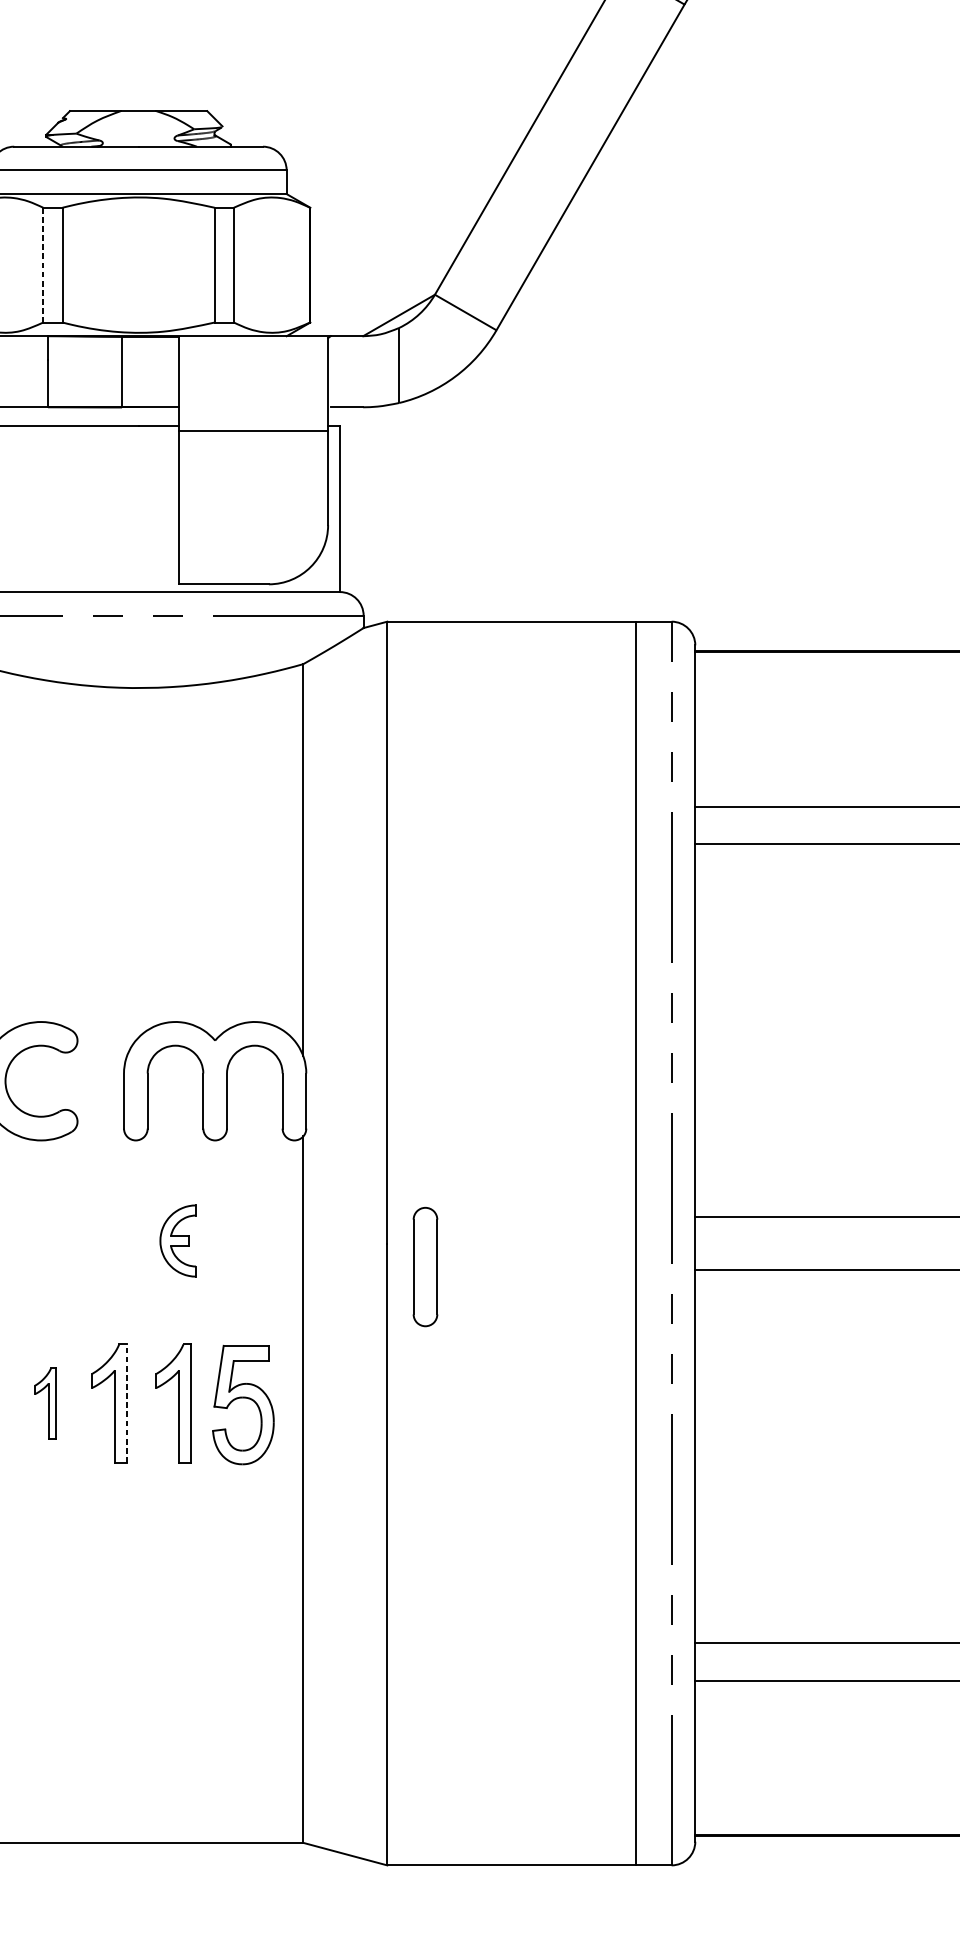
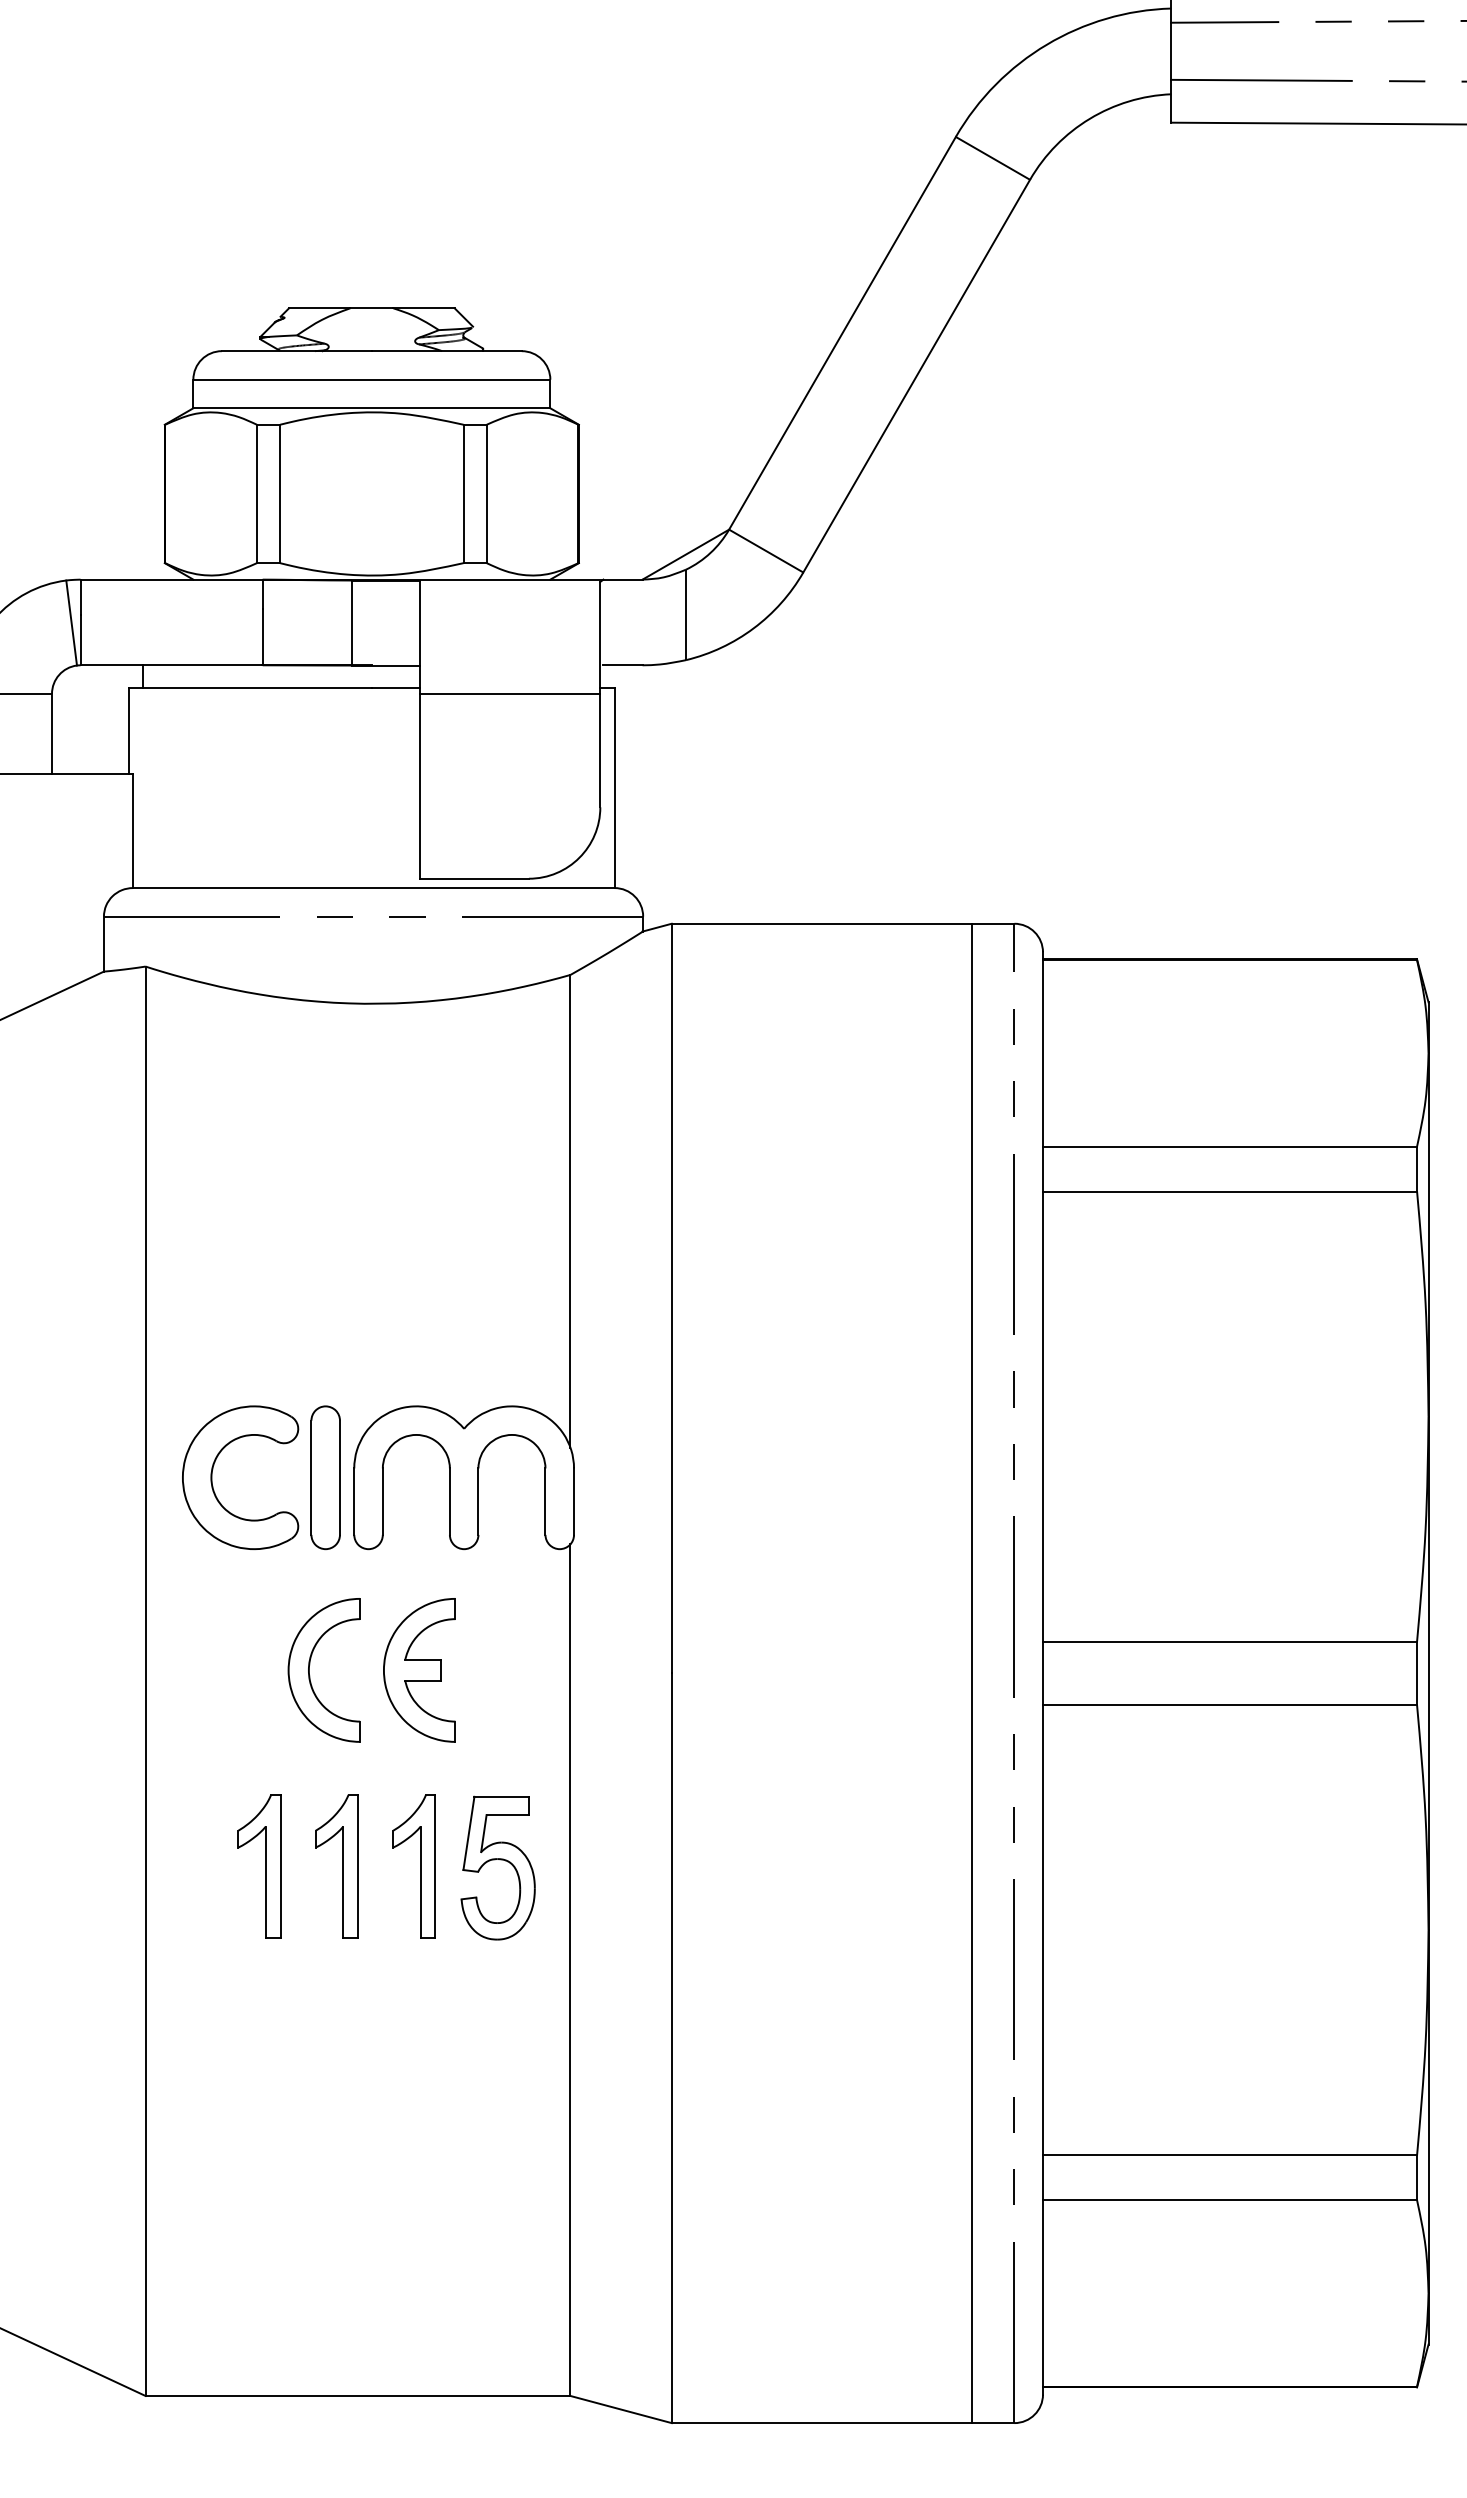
line: (42, 265) -> (256, 494), dashed -> solid
part: (178, 1241) -> (419, 1670), size x1.67
part: (87, 1245) -> (310, 1675), added
part: (425, 1266) -> (325, 1477), moved
line: (127, 1402) -> (358, 1865), dashed -> solid
part: (45, 1403) -> (259, 1866), size x1.67

